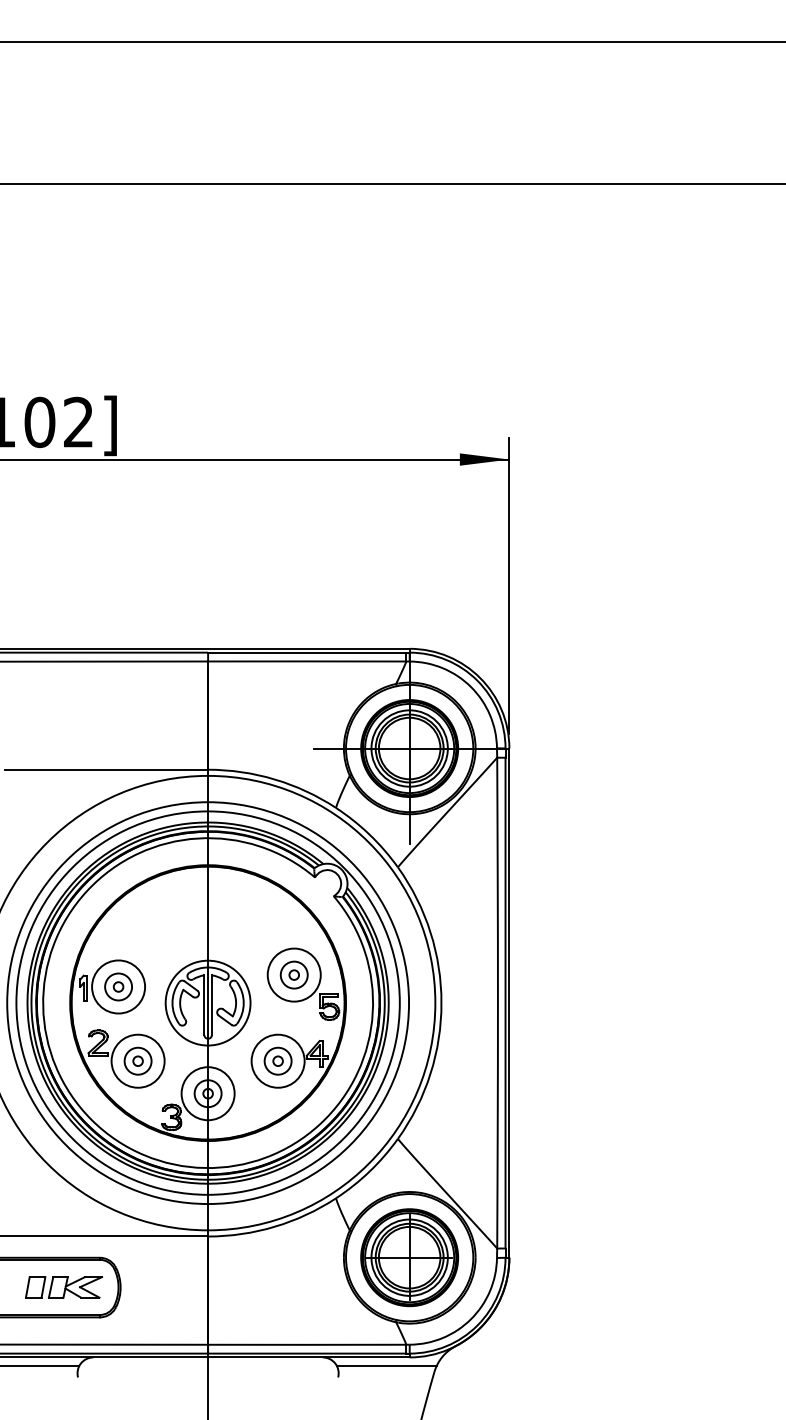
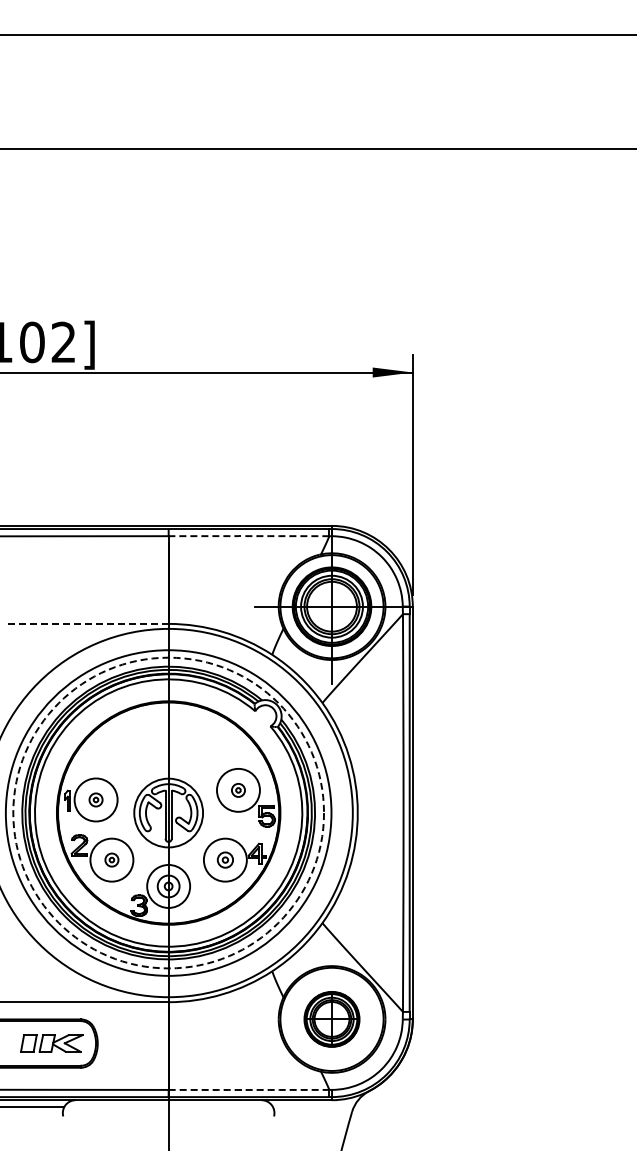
arc: (307, 661) -> (249, 536), solid -> dashed
line: (105, 769) -> (85, 623), solid -> dashed
part: (294, 975) -> (238, 790), size x0.6
part: (117, 986) -> (95, 799), size x0.6
circle: (207, 1002) -> (168, 812), solid -> dashed
part: (137, 1060) -> (111, 859), size x0.6
part: (278, 1060) -> (225, 859), size x0.7
part: (409, 1257) -> (331, 1019), size x0.7
arc: (307, 1344) -> (249, 1089), solid -> dashed
line: (386, 1366) -> (313, 1107), removed

